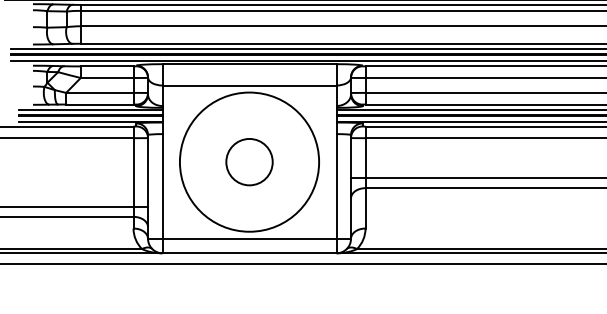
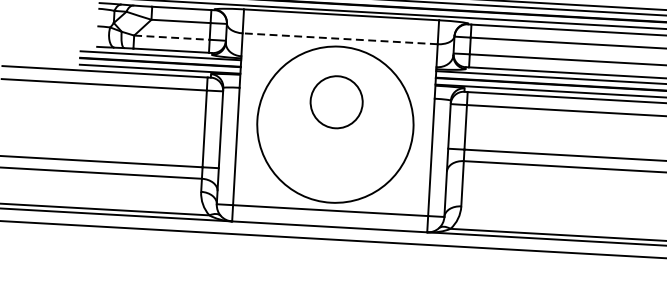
line: (249, 85) -> (340, 38), solid -> dashed
line: (99, 92) -> (171, 37), solid -> dashed
circle: (249, 162) -> (336, 102), moved

